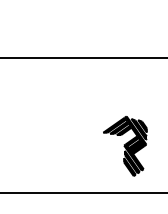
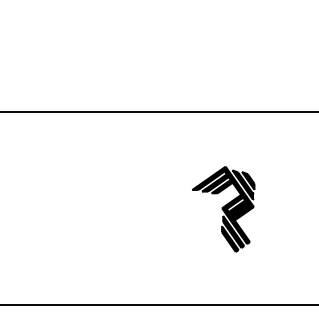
part: (125, 146) -> (223, 209), moved

